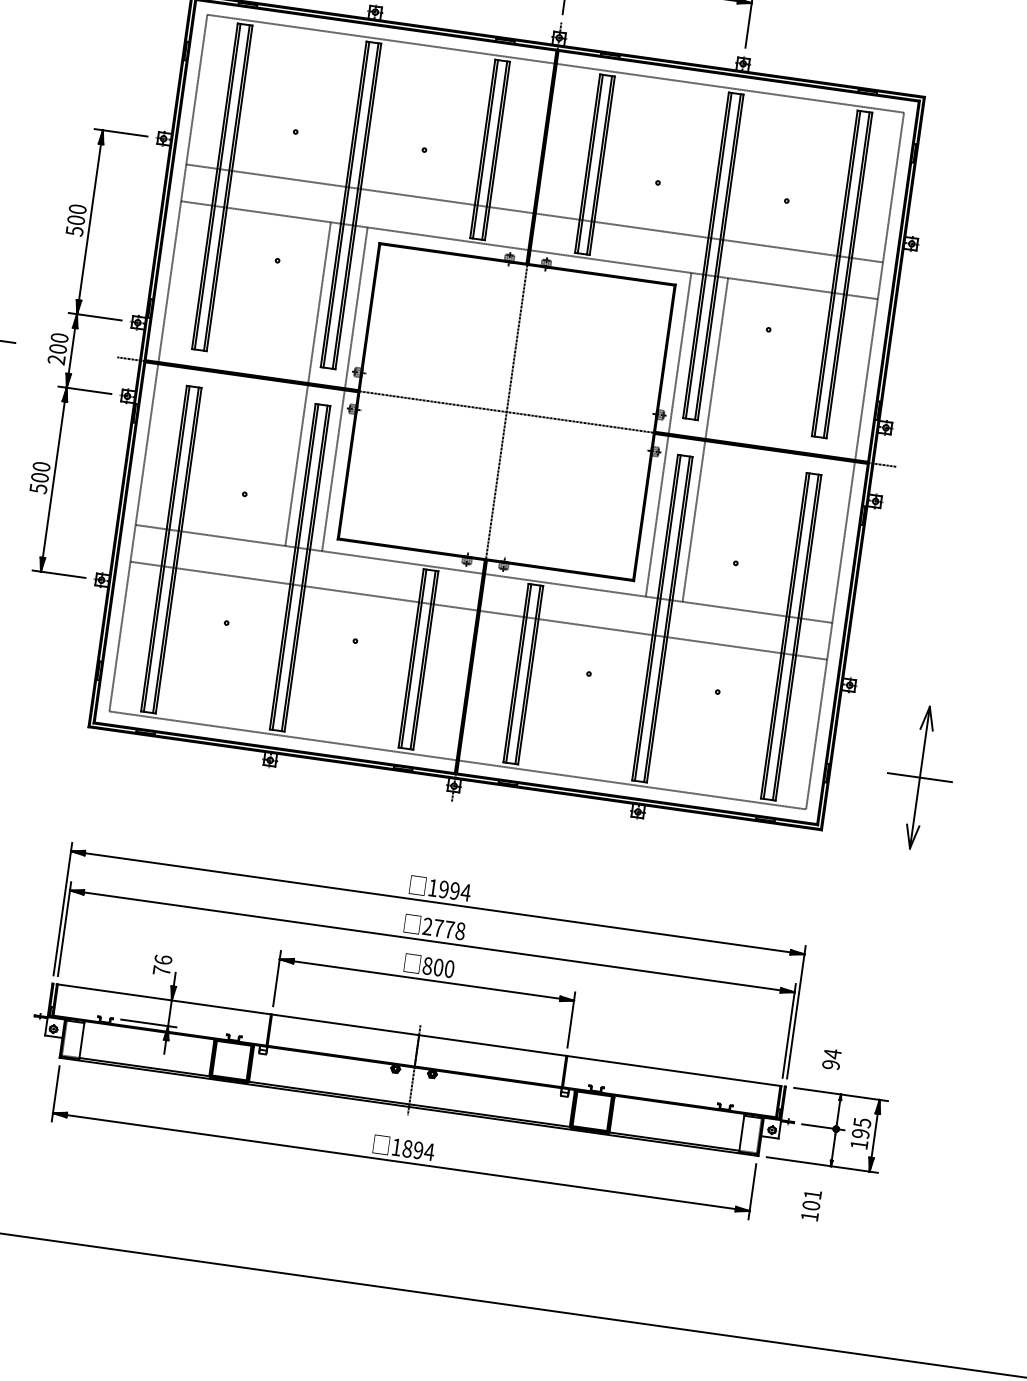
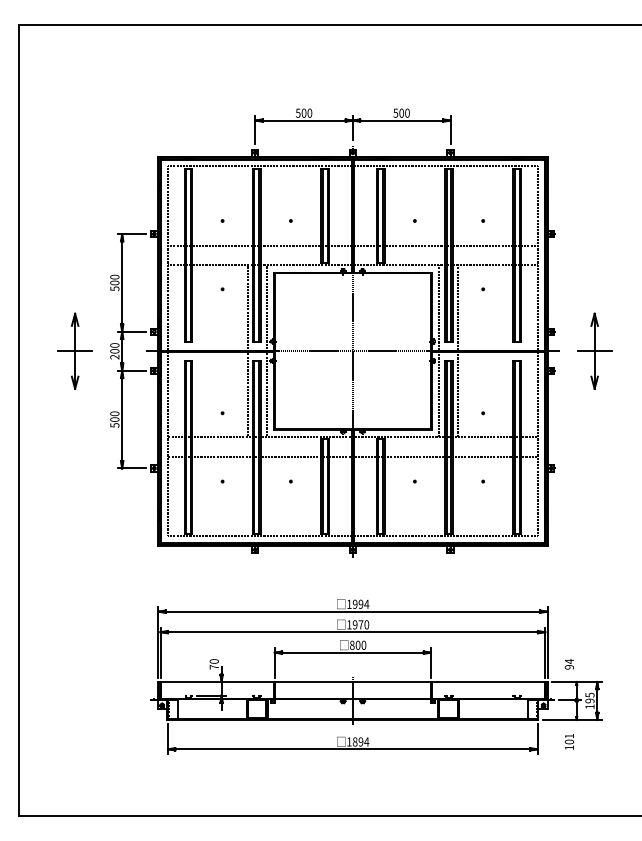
part: (919, 776) -> (594, 350), moved
text: (444, 928) -> (358, 624), 2778 -> 1970
text: (161, 959) -> (213, 661), 76 -> 70

